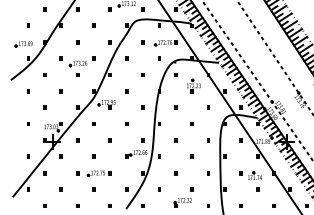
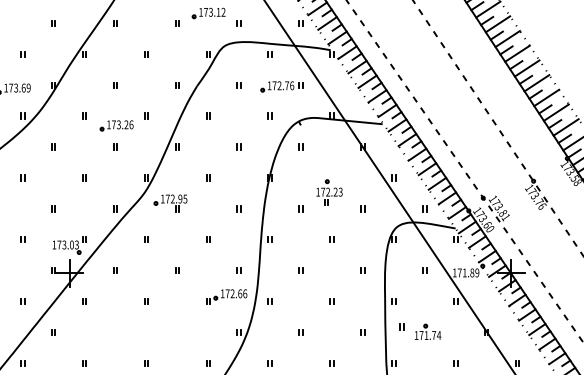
part: (193, 85) -> (328, 191), moved
part: (93, 173) -> (145, 333), removed
part: (250, 175) -> (419, 331), moved

